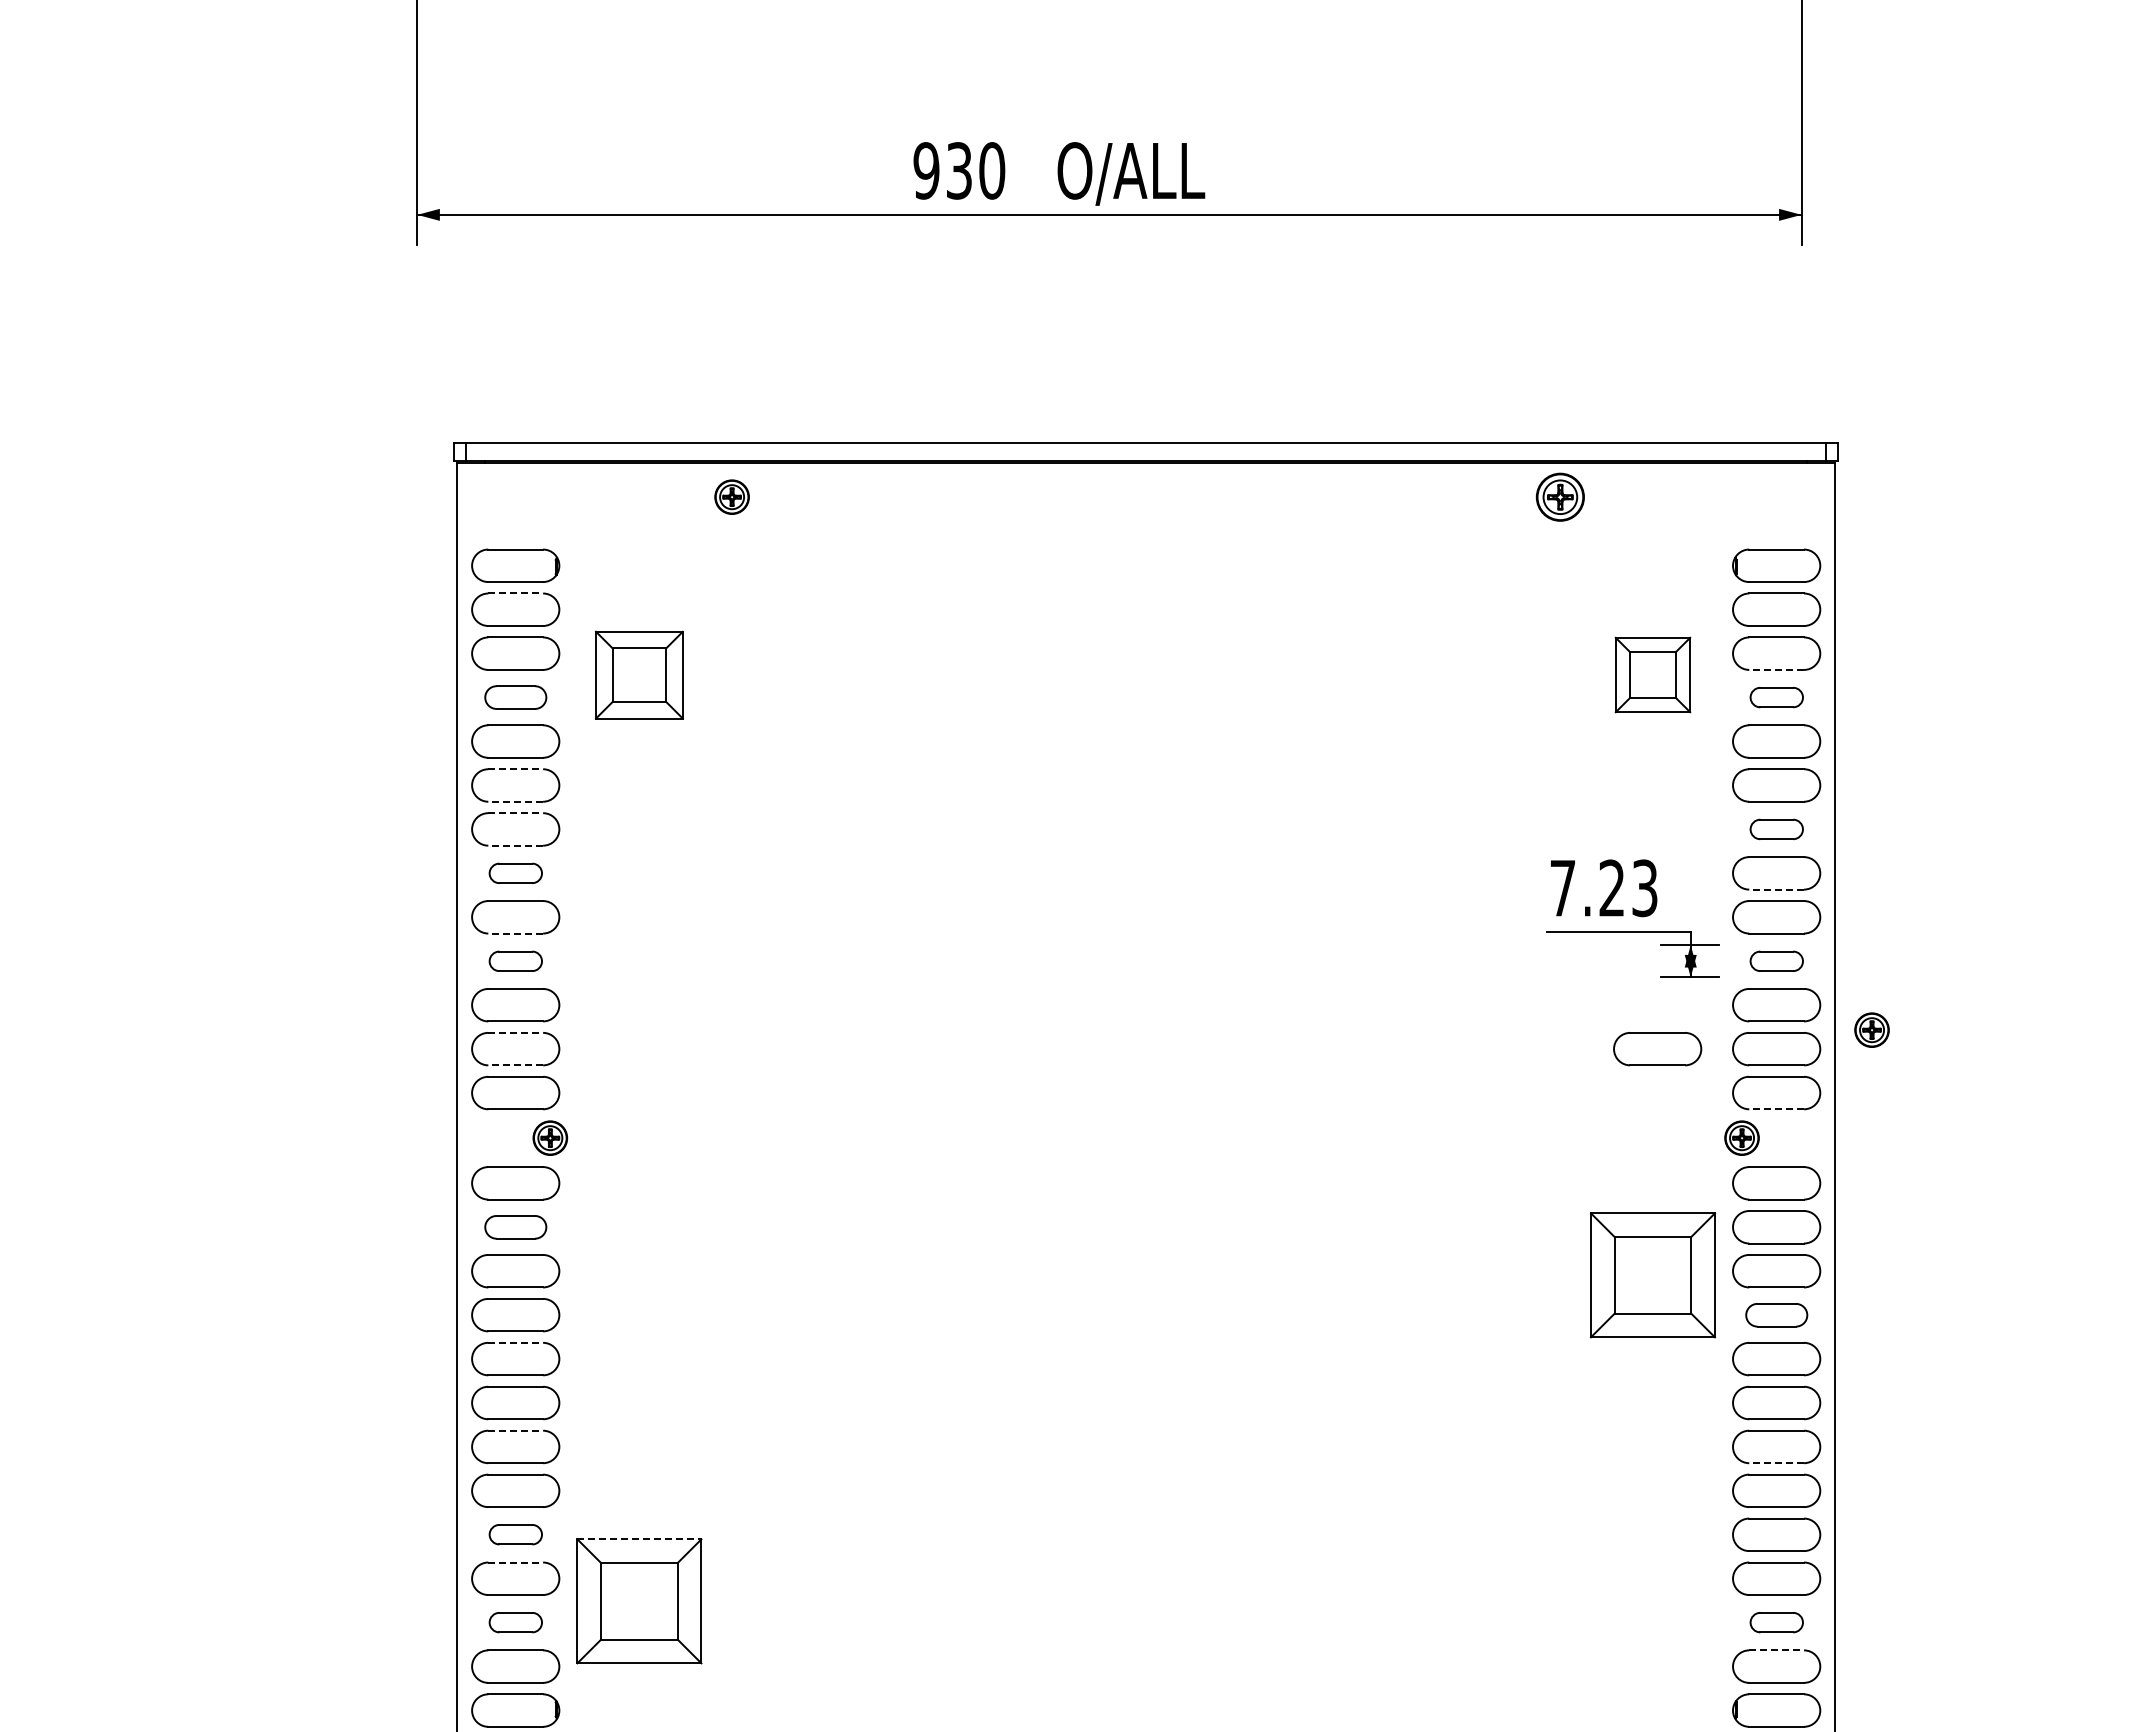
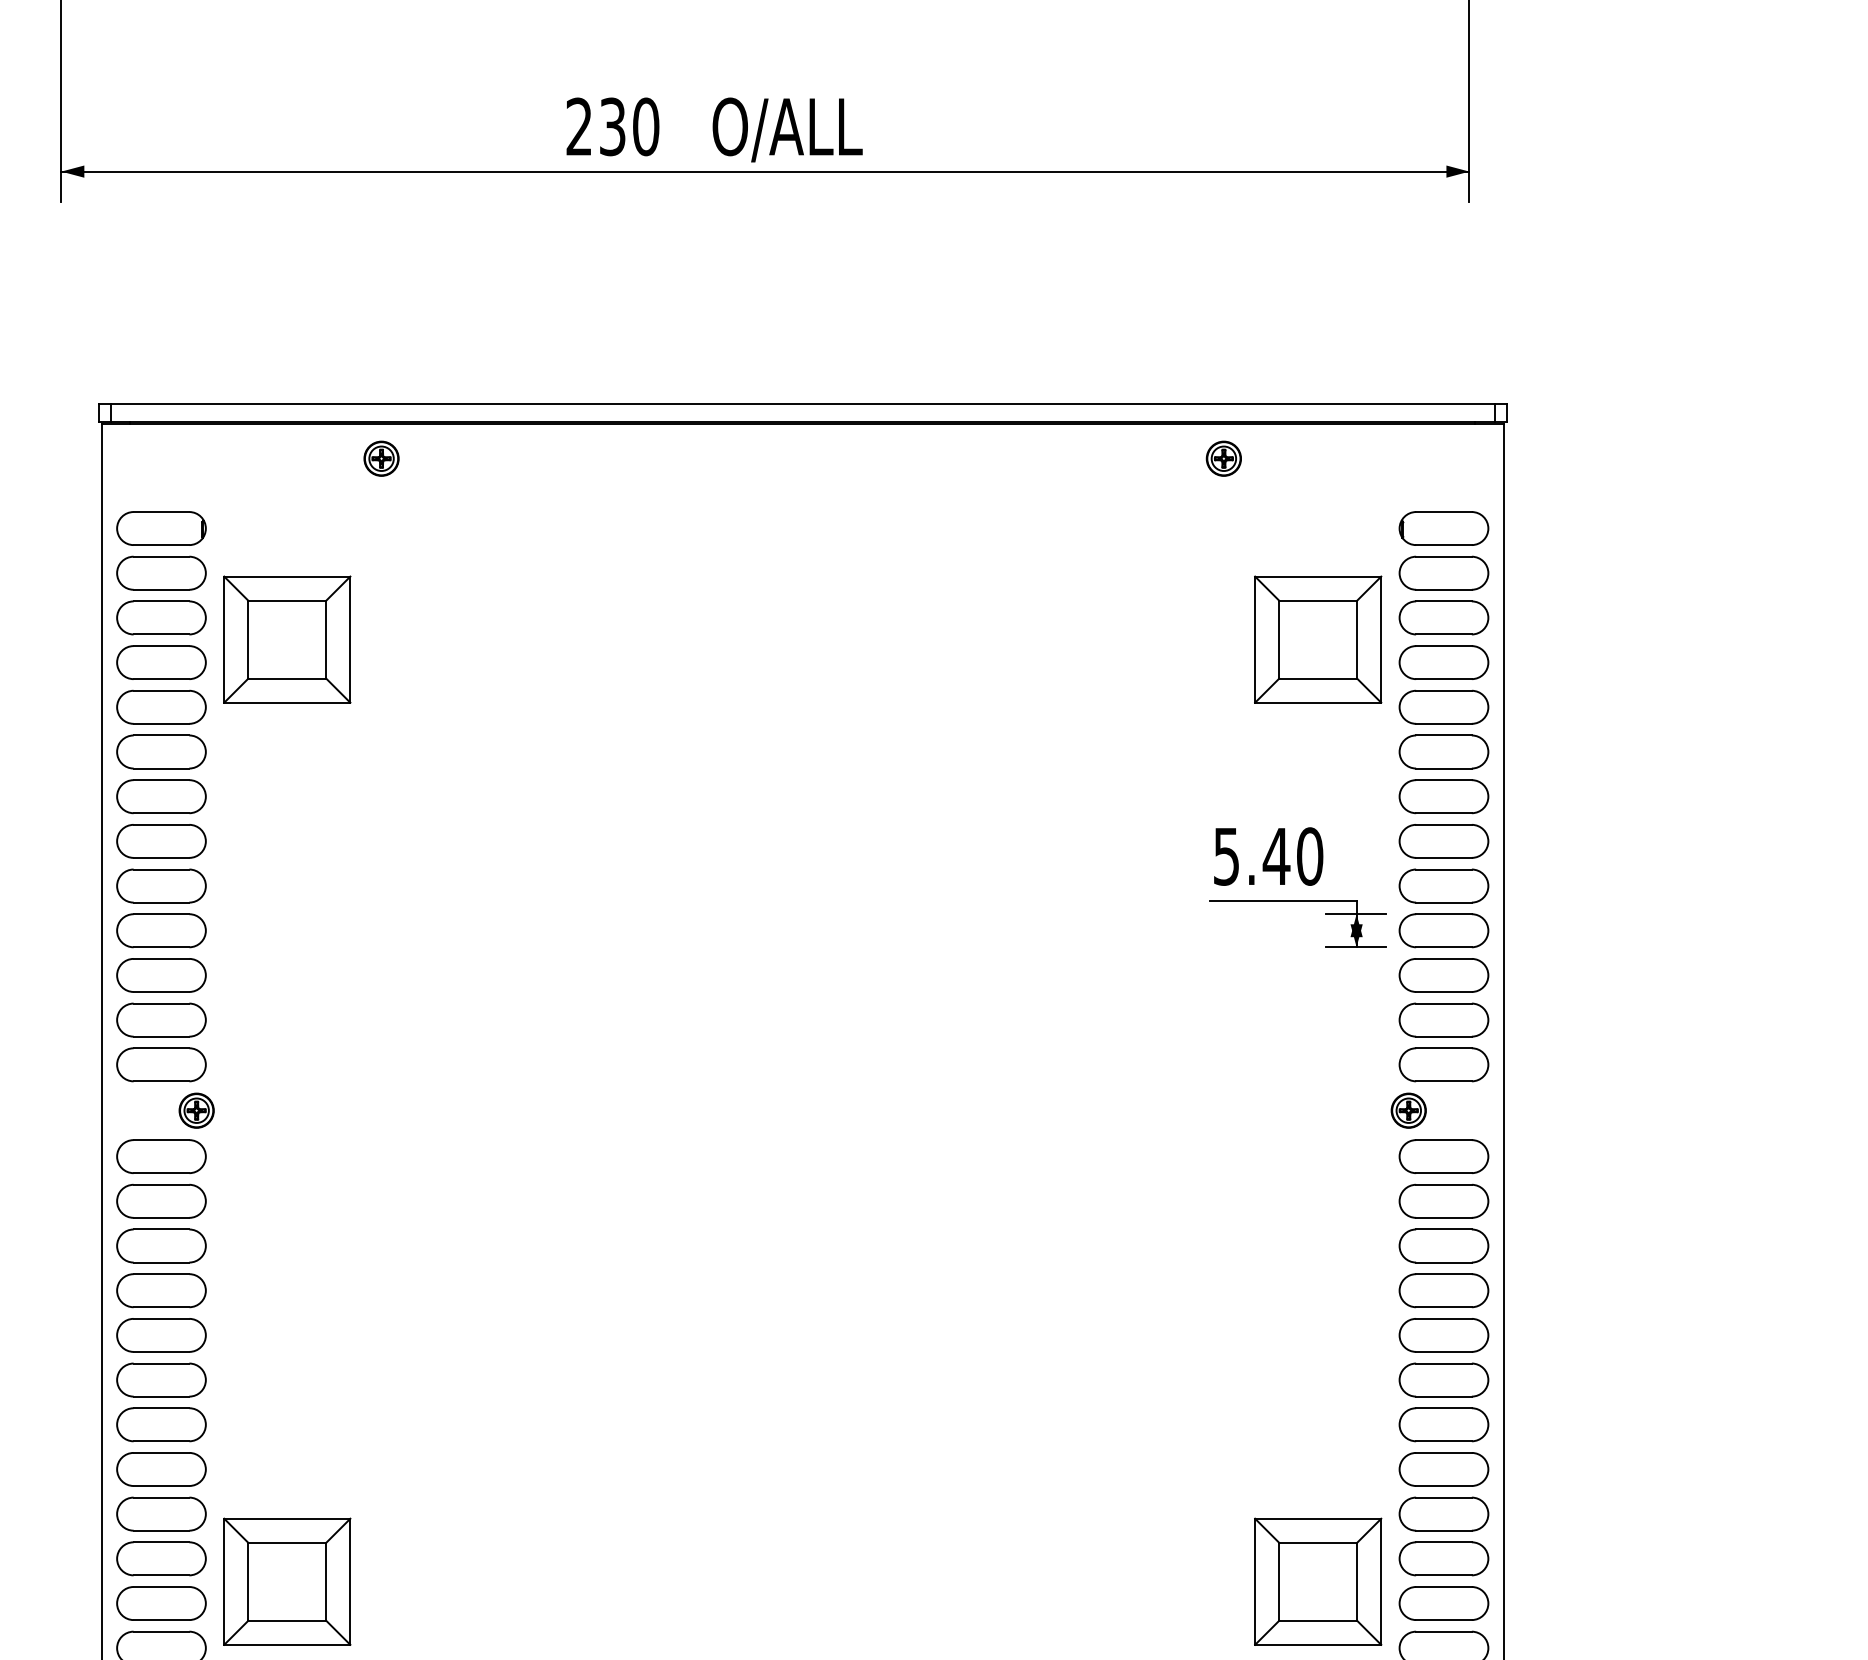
text: (926, 170) -> (579, 126), 930 -> 230
part: (1559, 496) -> (1223, 458), size x0.71
line: (516, 593) -> (162, 556), dashed -> solid
line: (1776, 669) -> (1443, 634), dashed -> solid
part: (1652, 674) -> (1317, 639), size x1.67
part: (639, 675) -> (287, 640), size x1.43
part: (515, 697) -> (161, 662), size x1.43
part: (1776, 697) -> (1443, 662), size x1.67
line: (516, 769) -> (162, 735), dashed -> solid
line: (515, 801) -> (161, 768), dashed -> solid
line: (516, 813) -> (162, 780), dashed -> solid
part: (1776, 829) -> (1443, 796), size x1.67
line: (515, 845) -> (161, 813), dashed -> solid
part: (515, 873) -> (161, 841), size x1.67
text: (1603, 888) -> (1267, 856), 7.23 -> 5.40
line: (1776, 889) -> (1443, 857), dashed -> solid
line: (515, 933) -> (161, 902), dashed -> solid
part: (515, 961) -> (161, 931), size x1.67
part: (1776, 961) -> (1443, 931), size x1.67
part: (1871, 1029) -> (1540, 1000), removed
line: (516, 1032) -> (162, 1003), dashed -> solid
part: (1657, 1049) -> (1322, 1020), removed
line: (515, 1065) -> (161, 1036), dashed -> solid
line: (1776, 1109) -> (1443, 1081), dashed -> solid
part: (515, 1227) -> (161, 1201), size x1.43
part: (1652, 1275) -> (1317, 1581), moved
part: (1776, 1315) -> (1443, 1291), size x1.43
line: (516, 1342) -> (162, 1318), dashed -> solid
line: (516, 1430) -> (162, 1408), dashed -> solid
line: (1776, 1463) -> (1443, 1441), dashed -> solid
part: (515, 1534) -> (161, 1513), size x1.67
line: (639, 1539) -> (287, 1518), dashed -> solid
line: (516, 1562) -> (162, 1542), dashed -> solid
part: (515, 1622) -> (161, 1603), size x1.67
part: (1776, 1622) -> (1443, 1603), size x1.67
line: (1777, 1650) -> (1444, 1631), dashed -> solid

